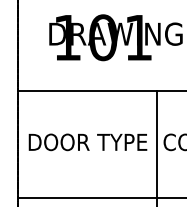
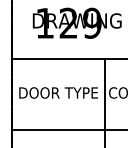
text: (120, 36) -> (80, 22), 101 -> 129

